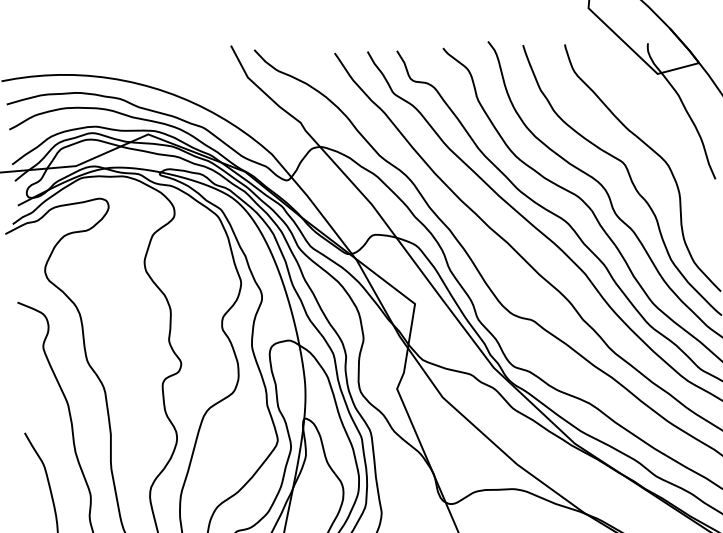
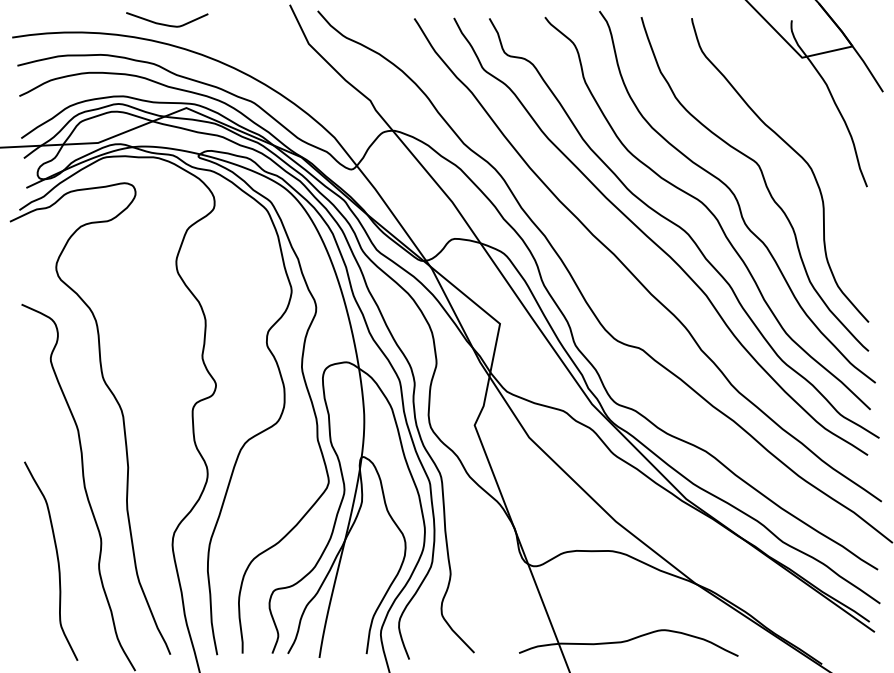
curve: (130, 65) -> (167, 24), added

